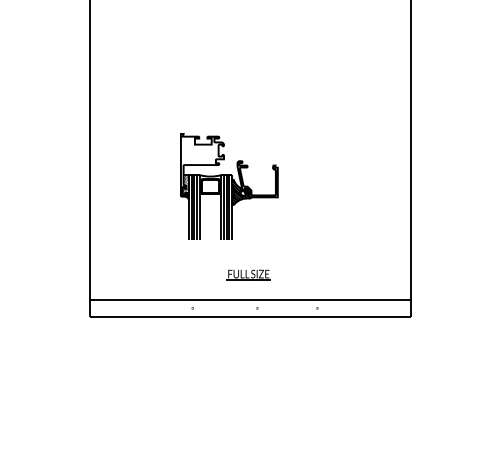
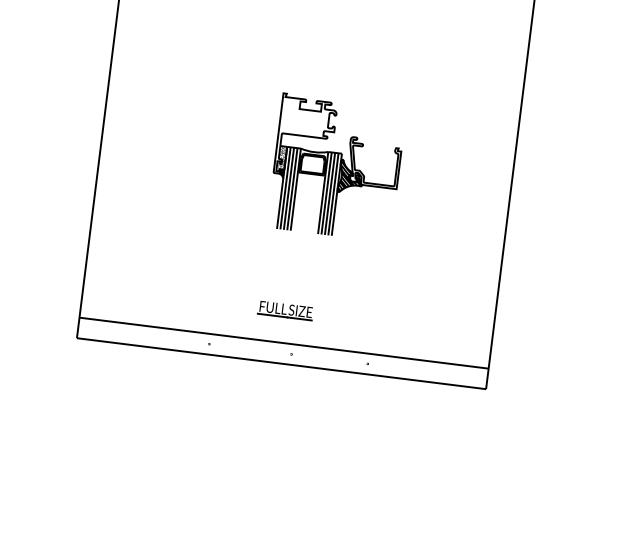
part: (229, 186) -> (336, 167), moved

